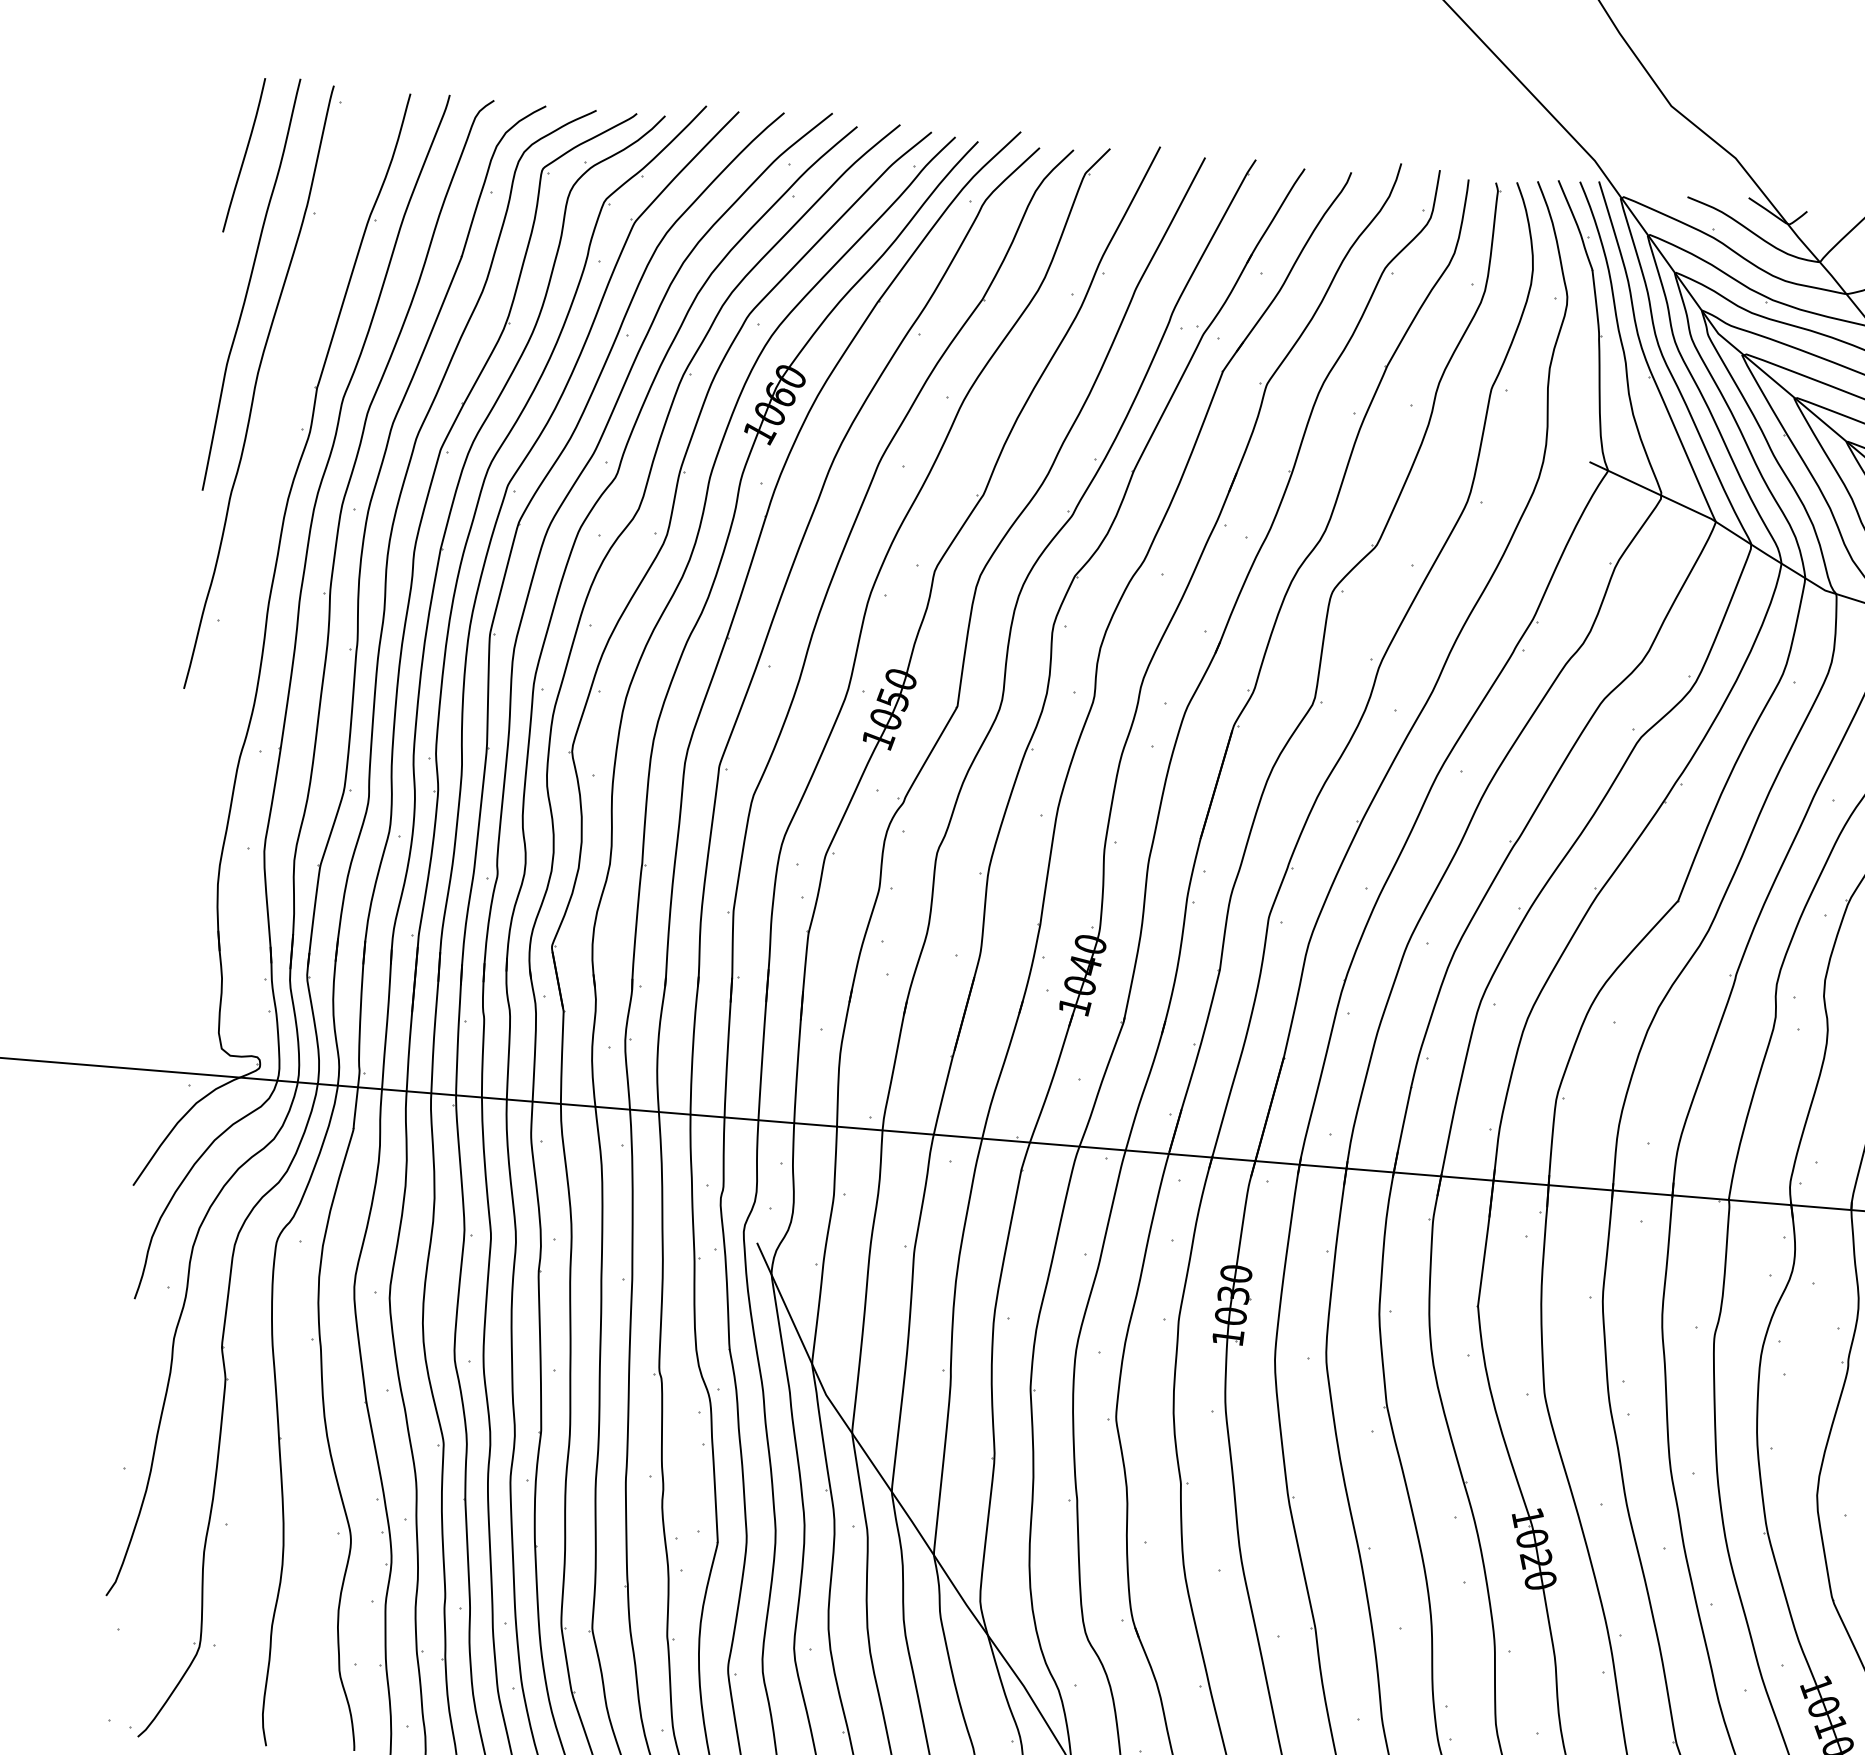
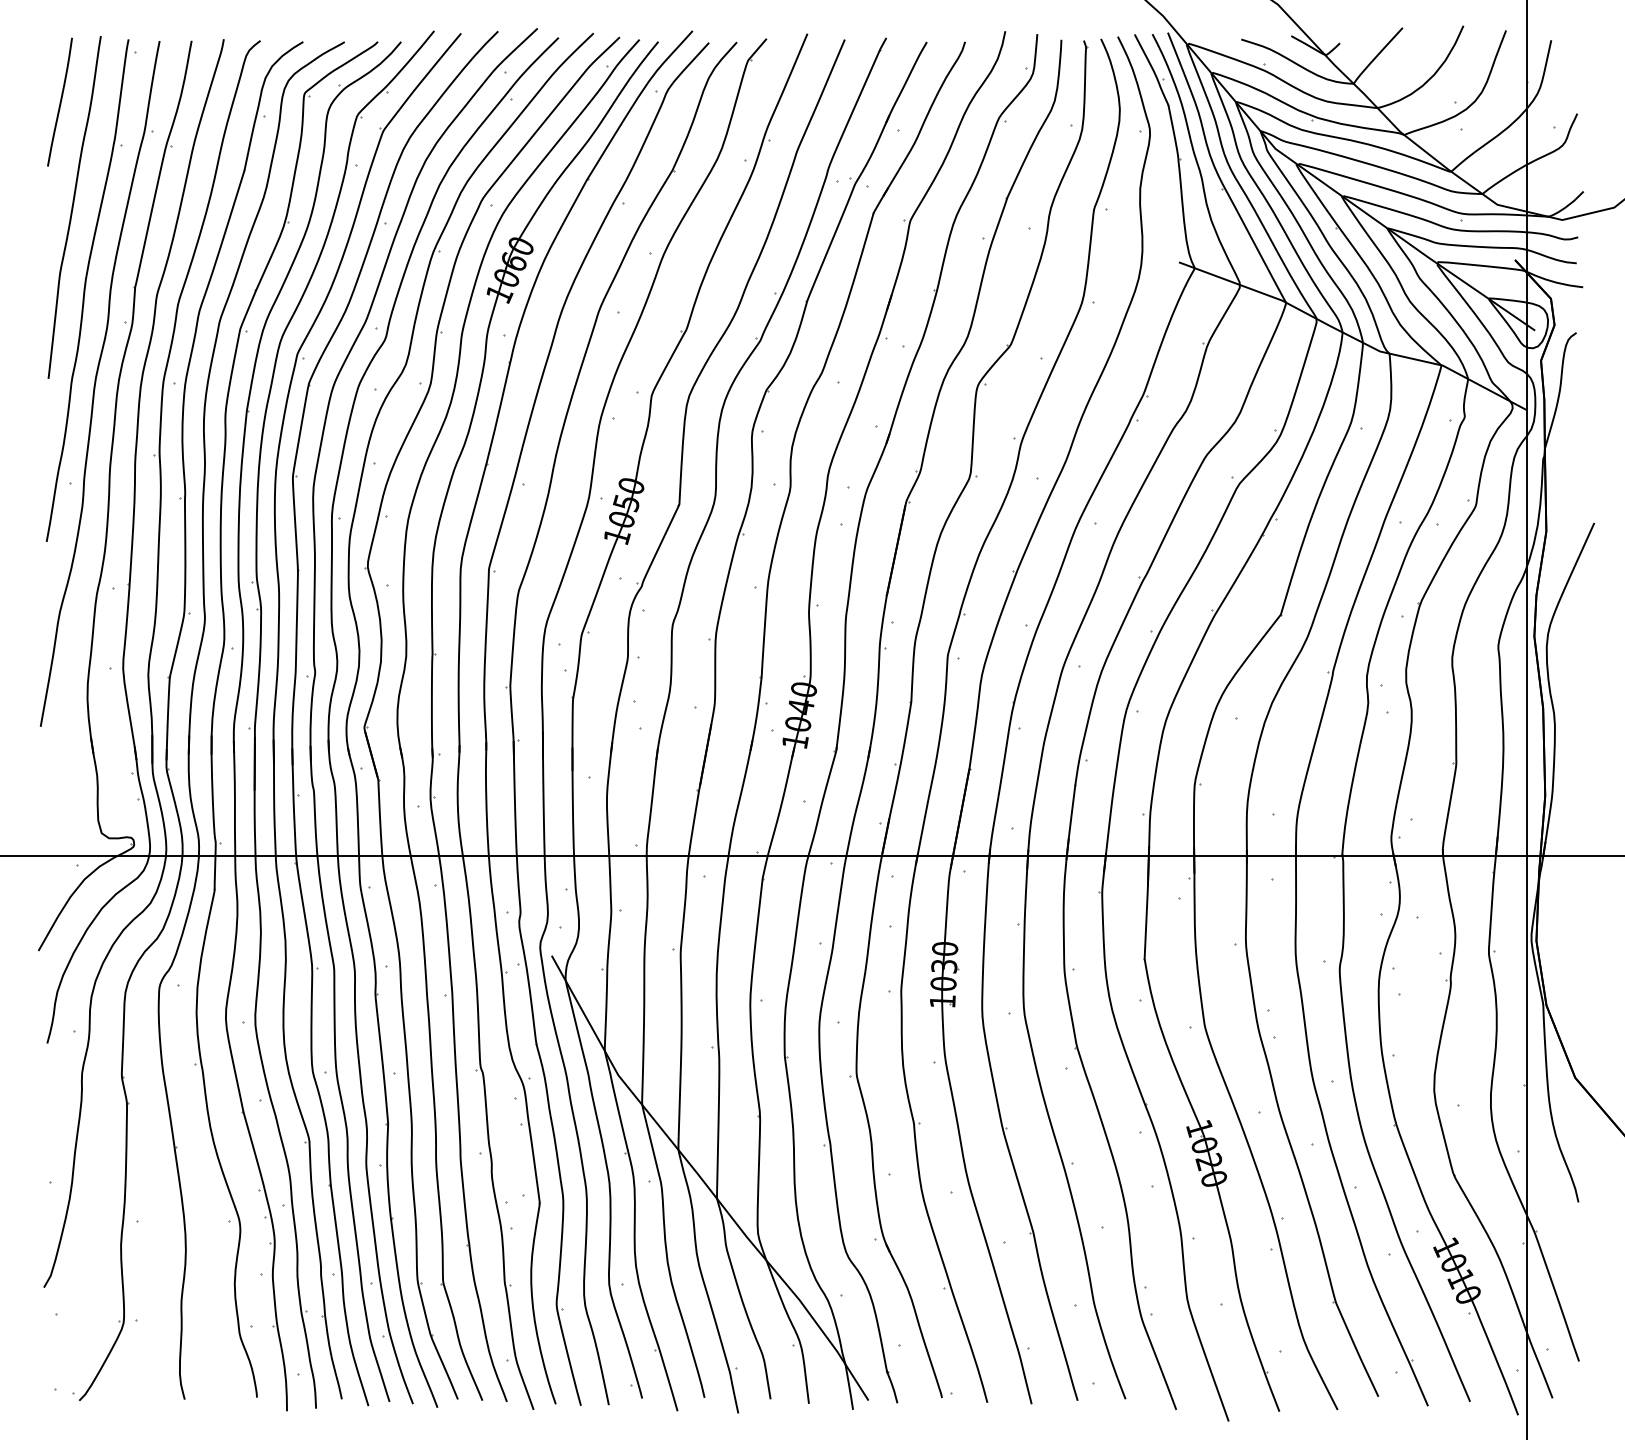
part: (264, 501) -> (99, 383), added

